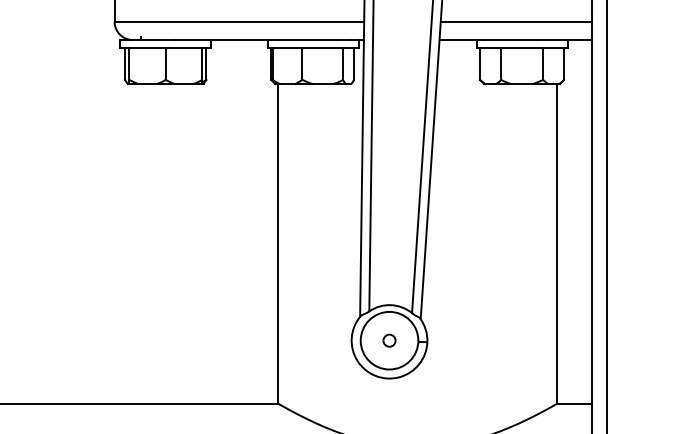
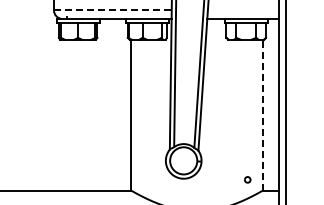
line: (238, 22) -> (112, 10), solid -> dashed
line: (516, 22) -> (243, 10), removed
line: (556, 242) -> (262, 114), solid -> dashed
part: (389, 339) -> (247, 179), moved

